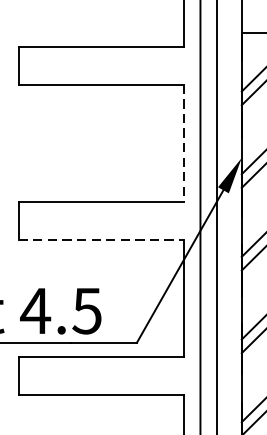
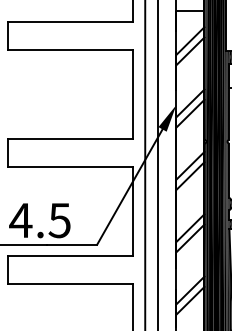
line: (183, 143) -> (132, 94), dashed -> solid
line: (101, 239) -> (70, 166), dashed -> solid

